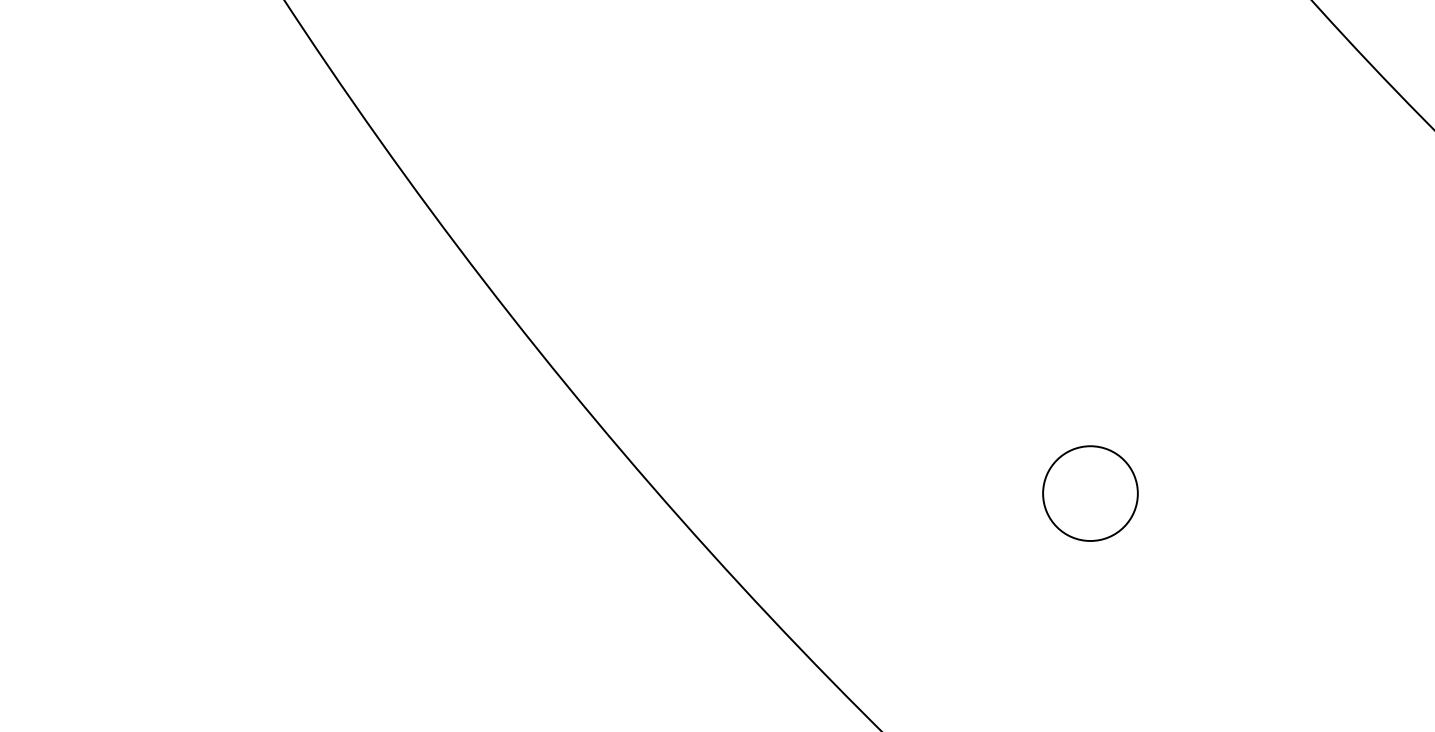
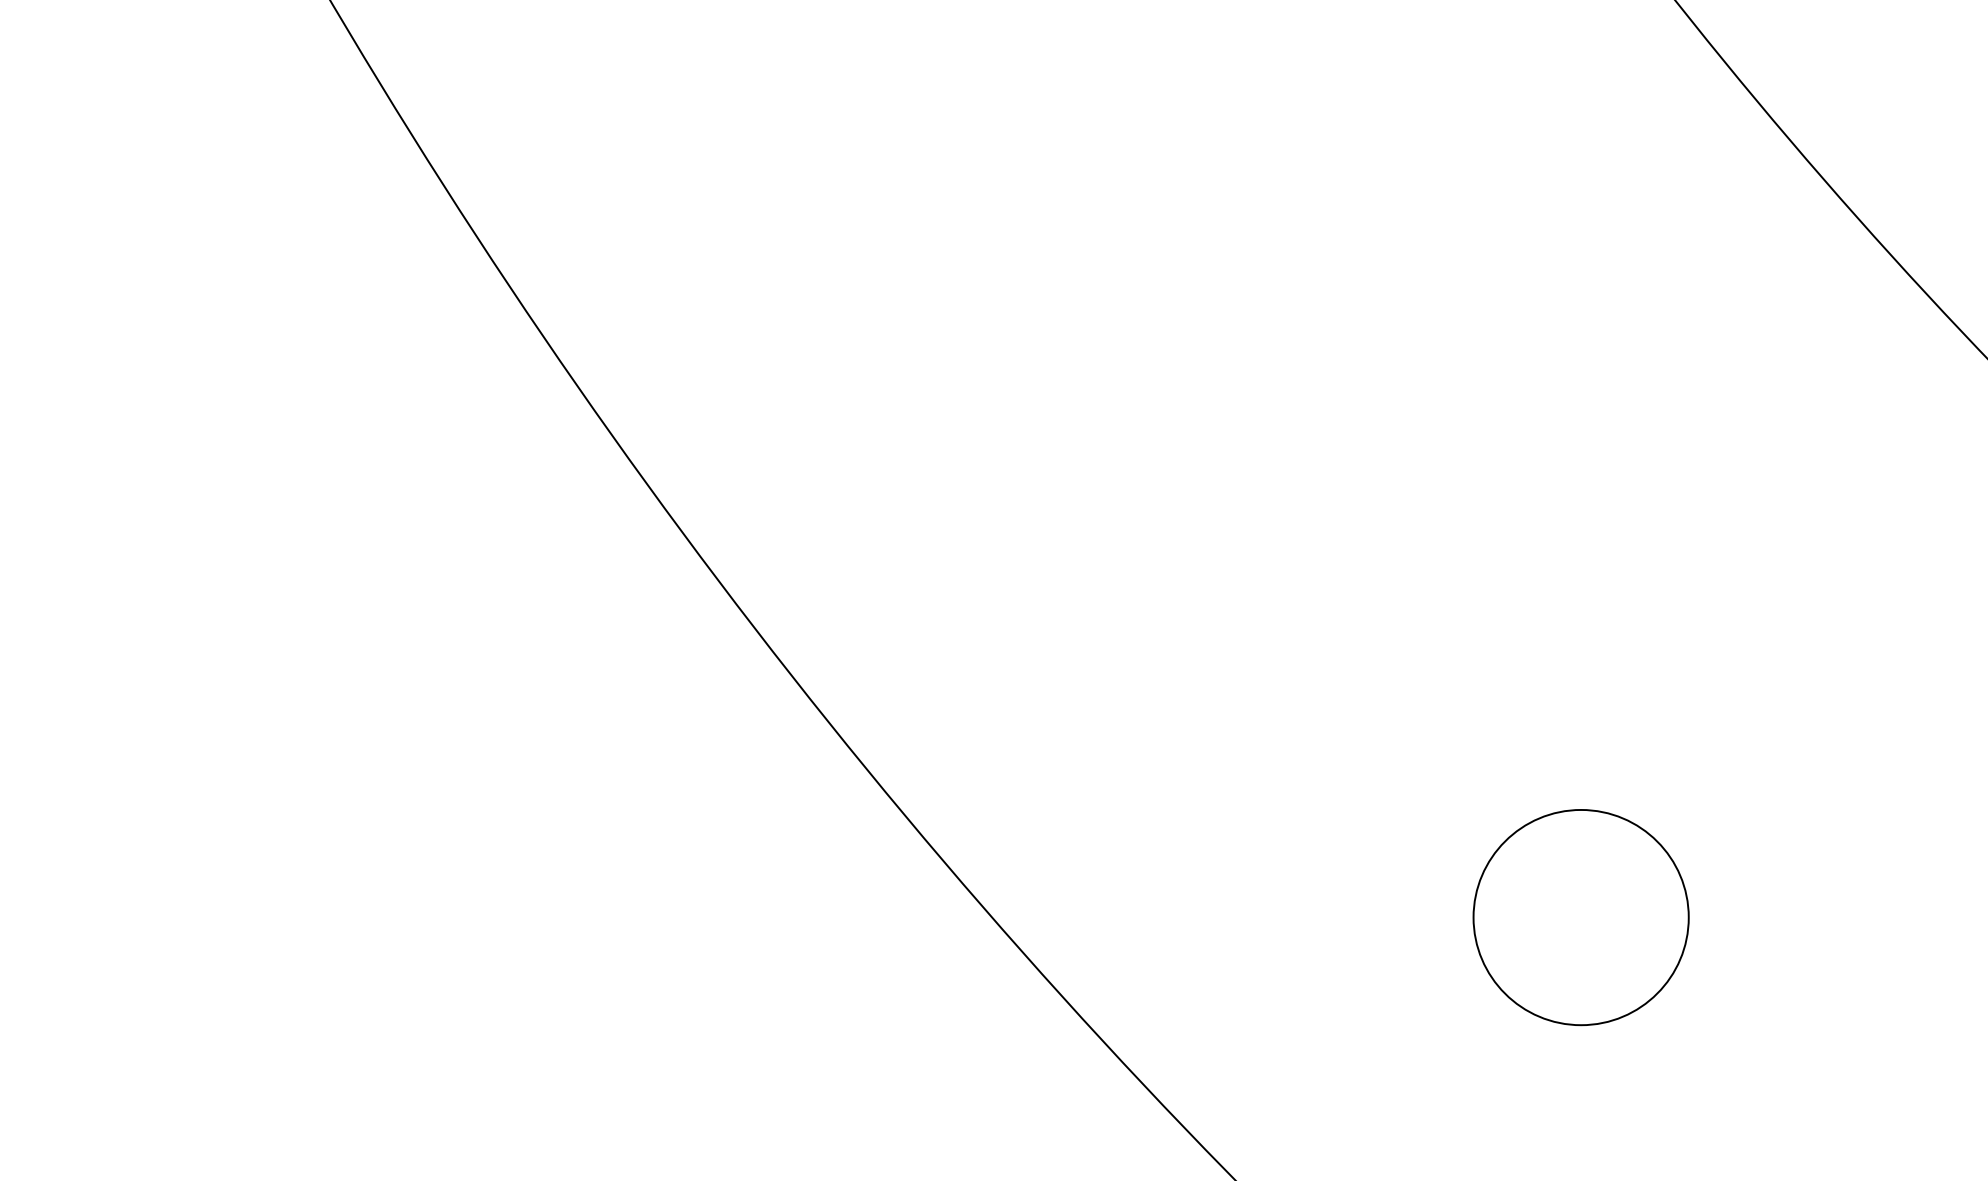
circle: (1090, 493) -> (1580, 917), size x1.67

